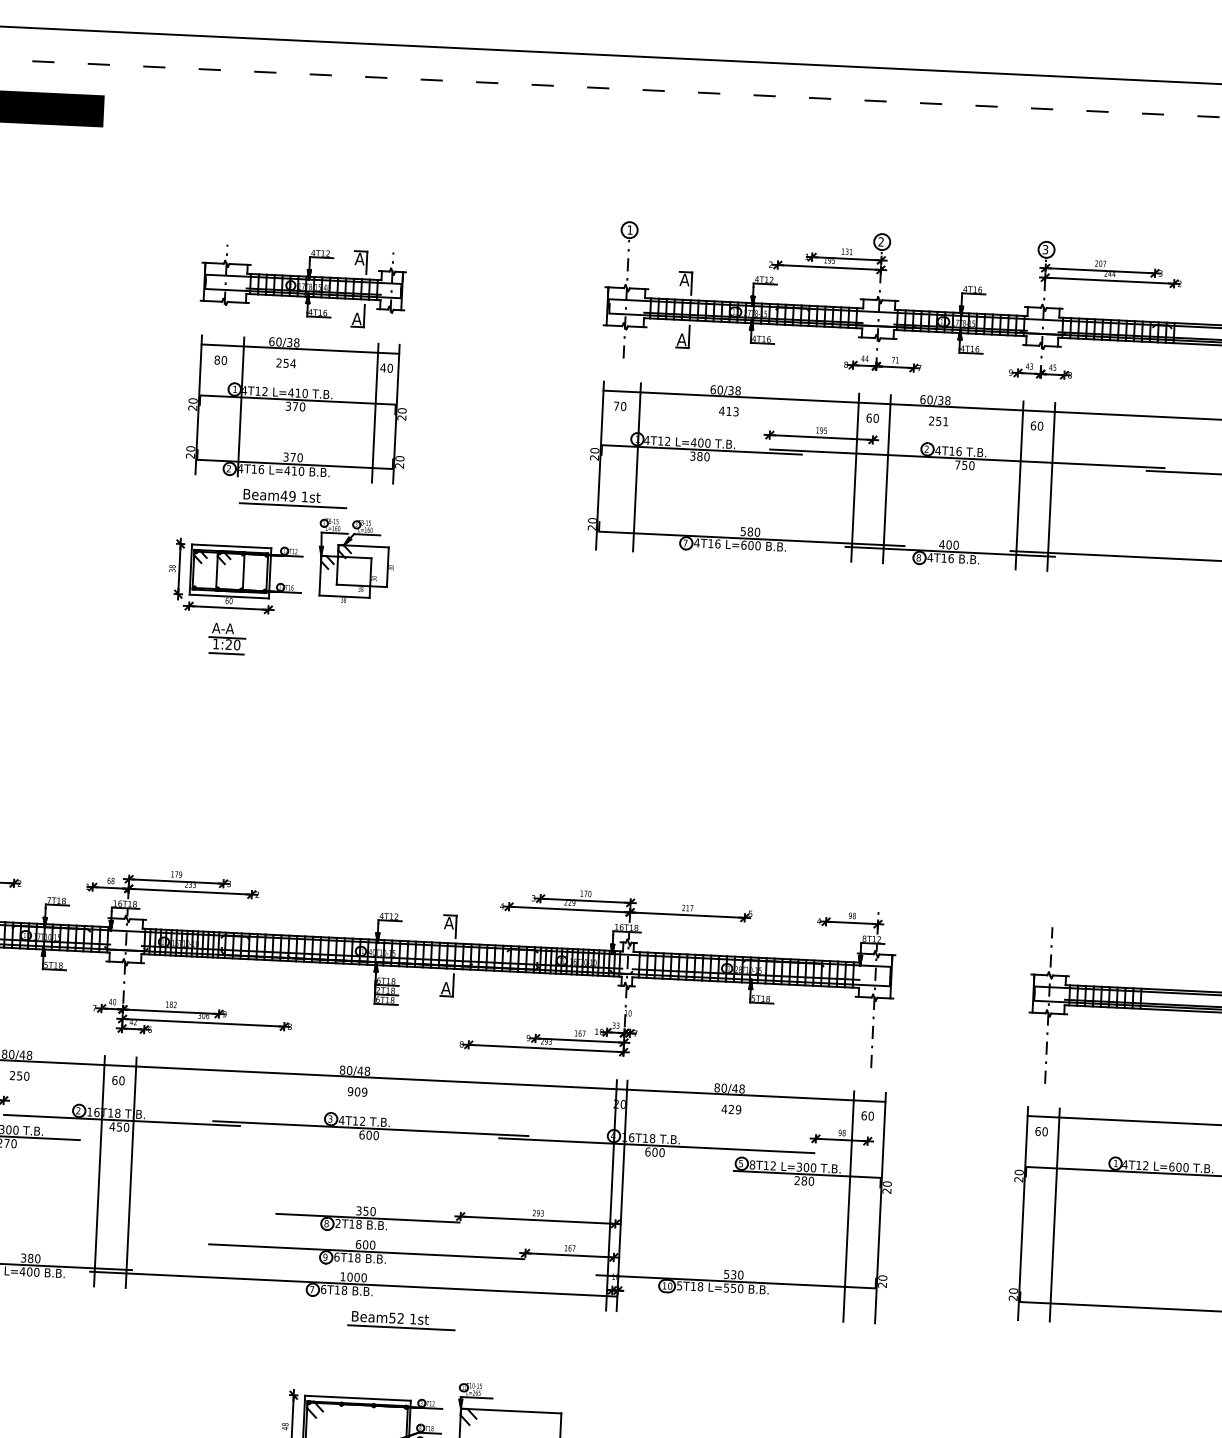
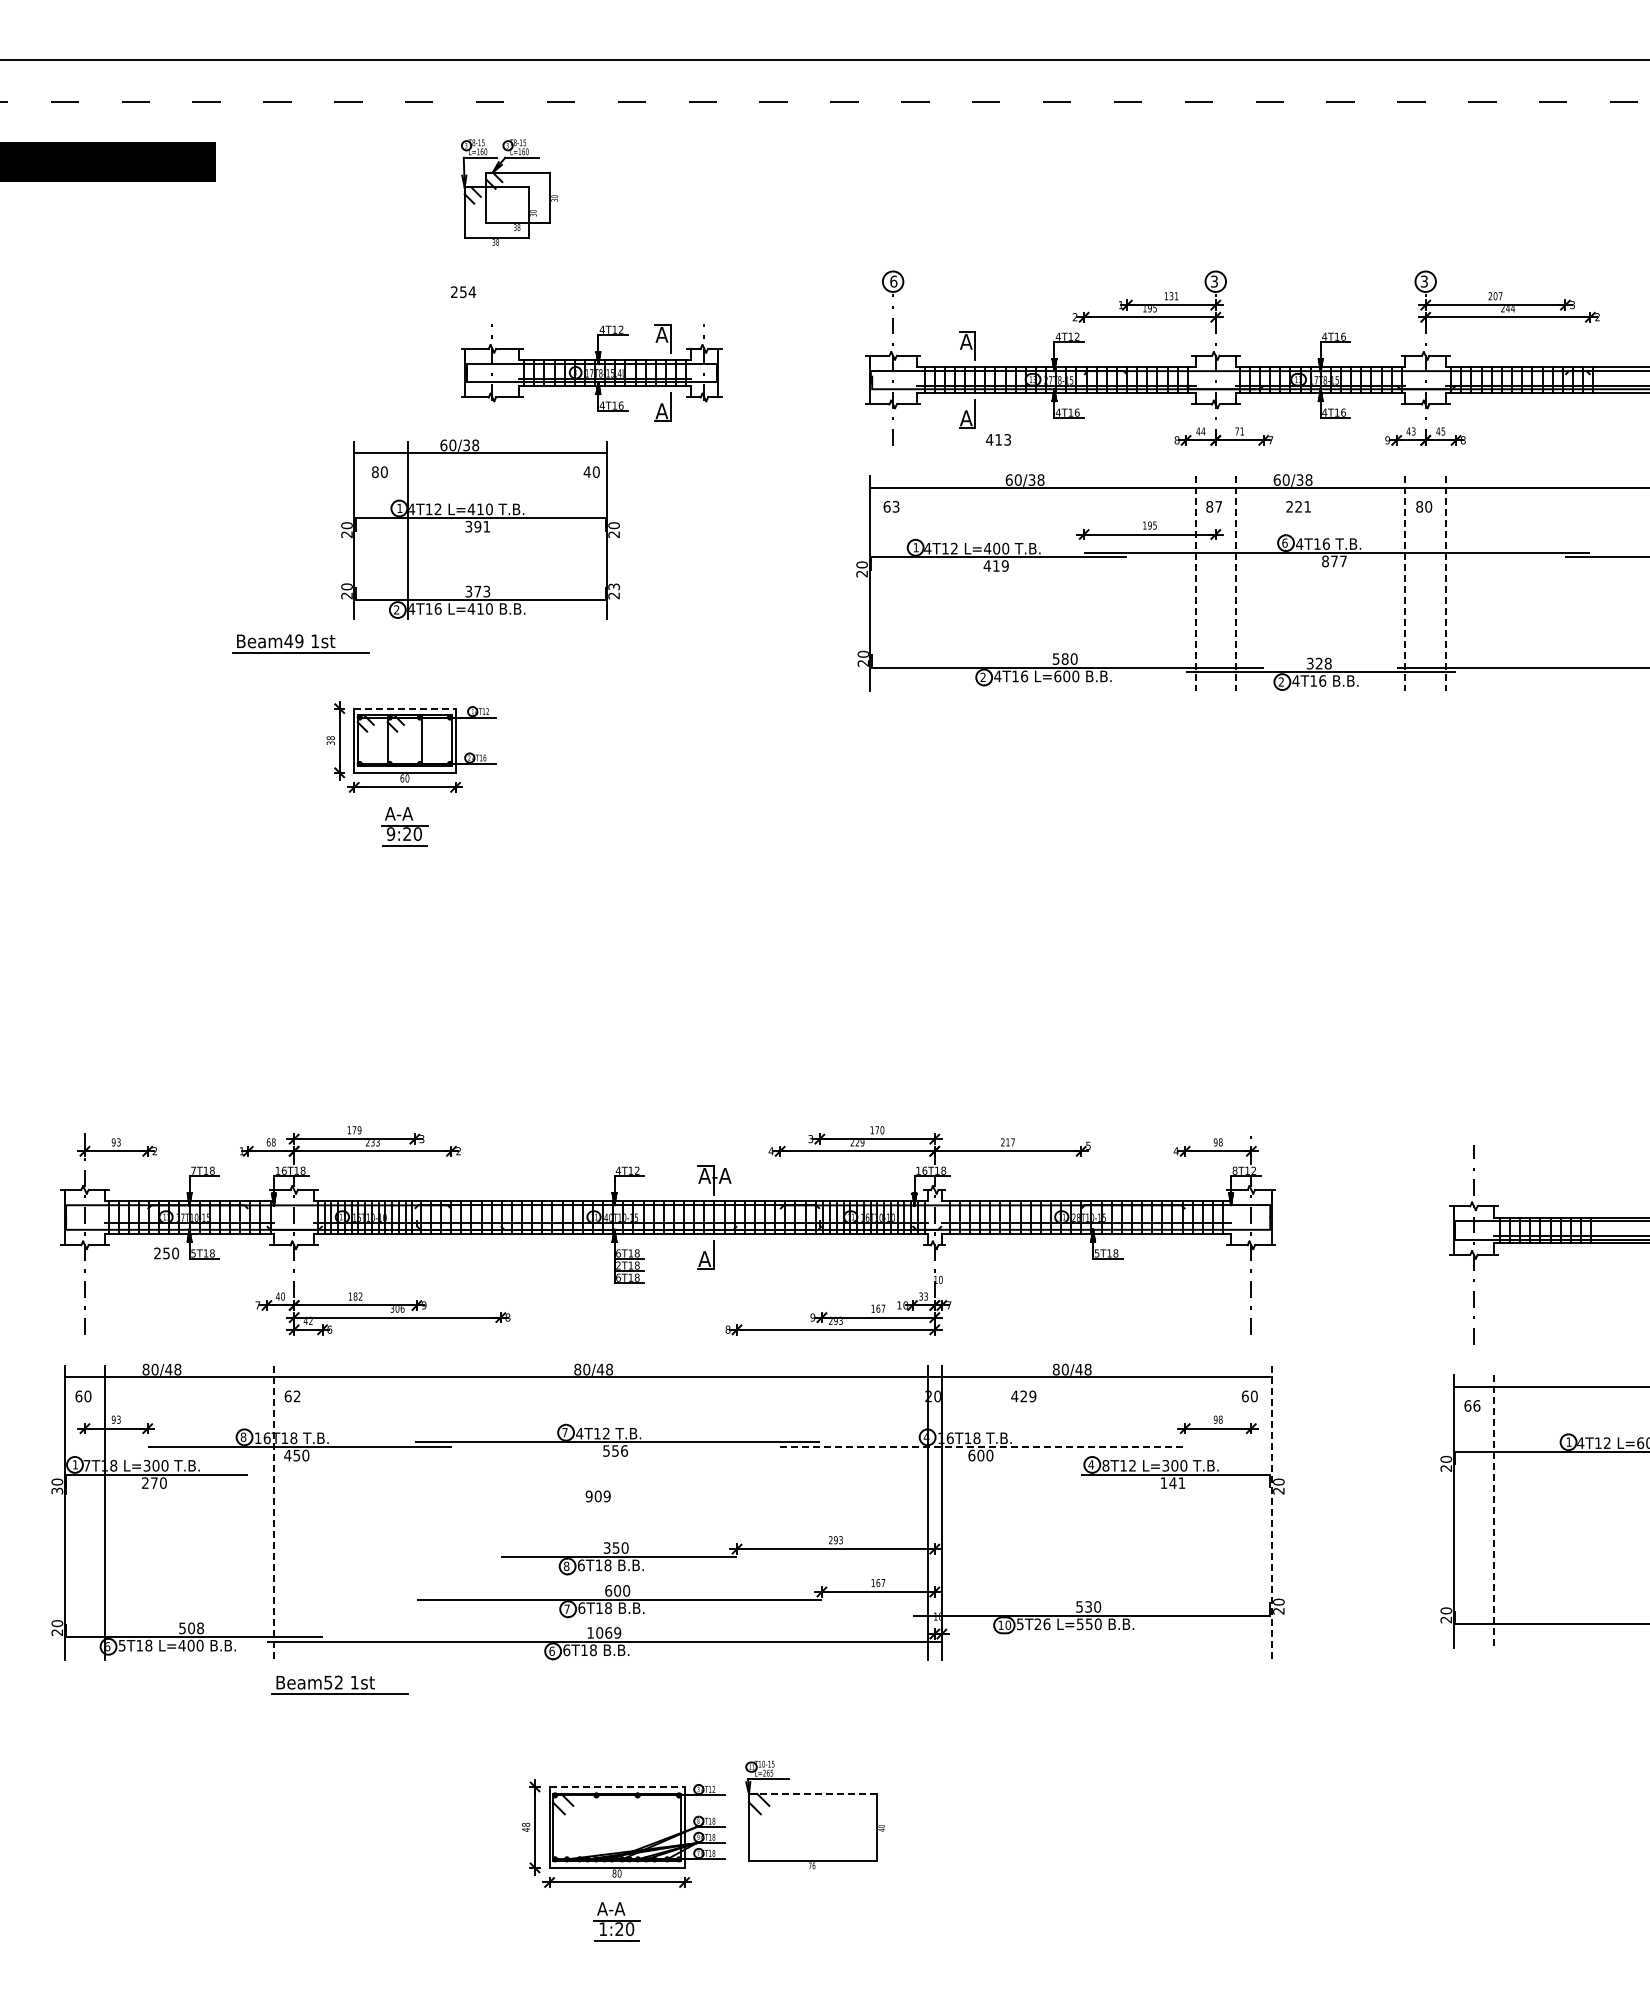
text: (629, 230) -> (893, 281), 1 -> 6
text: (881, 241) -> (1214, 281), 2 -> 3
part: (303, 286) -> (591, 372), moved
text: (286, 363) -> (463, 292), moved
text: (299, 406) -> (482, 526), 370 -> 391
text: (620, 406) -> (891, 506), 70 -> 63
text: (728, 411) -> (998, 439), moved
line: (374, 412) -> (579, 529), removed
text: (872, 418) -> (1214, 506), 60 -> 87
text: (938, 421) -> (1298, 506), 251 -> 221
text: (1033, 425) -> (1419, 506), 60 -> 80
text: (926, 448) -> (1284, 542), 2 -> 6
text: (699, 456) -> (995, 565), 380 -> 419
text: (299, 457) -> (486, 591), 370 -> 373
text: (399, 458) -> (613, 586), 20 -> 23
text: (964, 465) -> (1334, 561), 750 -> 877
line: (636, 467) -> (916, 583), removed
line: (855, 478) -> (1195, 584), solid -> dashed
line: (887, 479) -> (1236, 584), solid -> dashed
line: (1019, 486) -> (1405, 584), solid -> dashed
line: (1050, 487) -> (1445, 584), solid -> dashed
part: (293, 498) -> (300, 643), moved
text: (685, 542) -> (982, 676), 7 -> 2
text: (948, 544) -> (1318, 663), 400 -> 328
line: (231, 546) -> (404, 708), solid -> dashed
text: (918, 557) -> (1281, 681), 8 -> 2
part: (356, 561) -> (509, 192), moved
text: (215, 643) -> (390, 833), 1:20 -> 9:20
text: (462, 923) -> (721, 1175), A -> A-A
text: (19, 1076) -> (166, 1253), moved
text: (121, 1080) -> (296, 1396), 60 -> 62
text: (357, 1091) -> (597, 1496), moved
text: (731, 1109) -> (1023, 1396), moved
text: (78, 1110) -> (243, 1436), 2 -> 8
text: (329, 1118) -> (564, 1432), 3 -> 7
text: (1044, 1131) -> (1476, 1405), 60 -> 66
text: (369, 1134) -> (615, 1450), 600 -> 556
line: (657, 1146) -> (983, 1447), solid -> dashed
text: (741, 1163) -> (1091, 1464), 5 -> 4
line: (99, 1171) -> (273, 1513), solid -> dashed
line: (131, 1172) -> (314, 1512), removed
text: (804, 1180) -> (1172, 1482), 280 -> 141
line: (849, 1206) -> (1231, 1512), removed
line: (880, 1208) -> (1271, 1513), solid -> dashed
line: (1055, 1215) -> (1494, 1511), solid -> dashed
text: (337, 1223) -> (580, 1565), 2T18 -> 6T18
text: (324, 1256) -> (566, 1608), 9 -> 7
text: (30, 1257) -> (191, 1627), 380 -> 508
text: (360, 1277) -> (613, 1632), 1000 -> 1069
text: (697, 1286) -> (1042, 1623), 5T18 -> 5T26
text: (311, 1289) -> (551, 1650), 7 -> 6
part: (401, 1319) -> (339, 1684), moved
line: (358, 1397) -> (617, 1786), solid -> dashed
line: (510, 1410) -> (812, 1793), solid -> dashed

